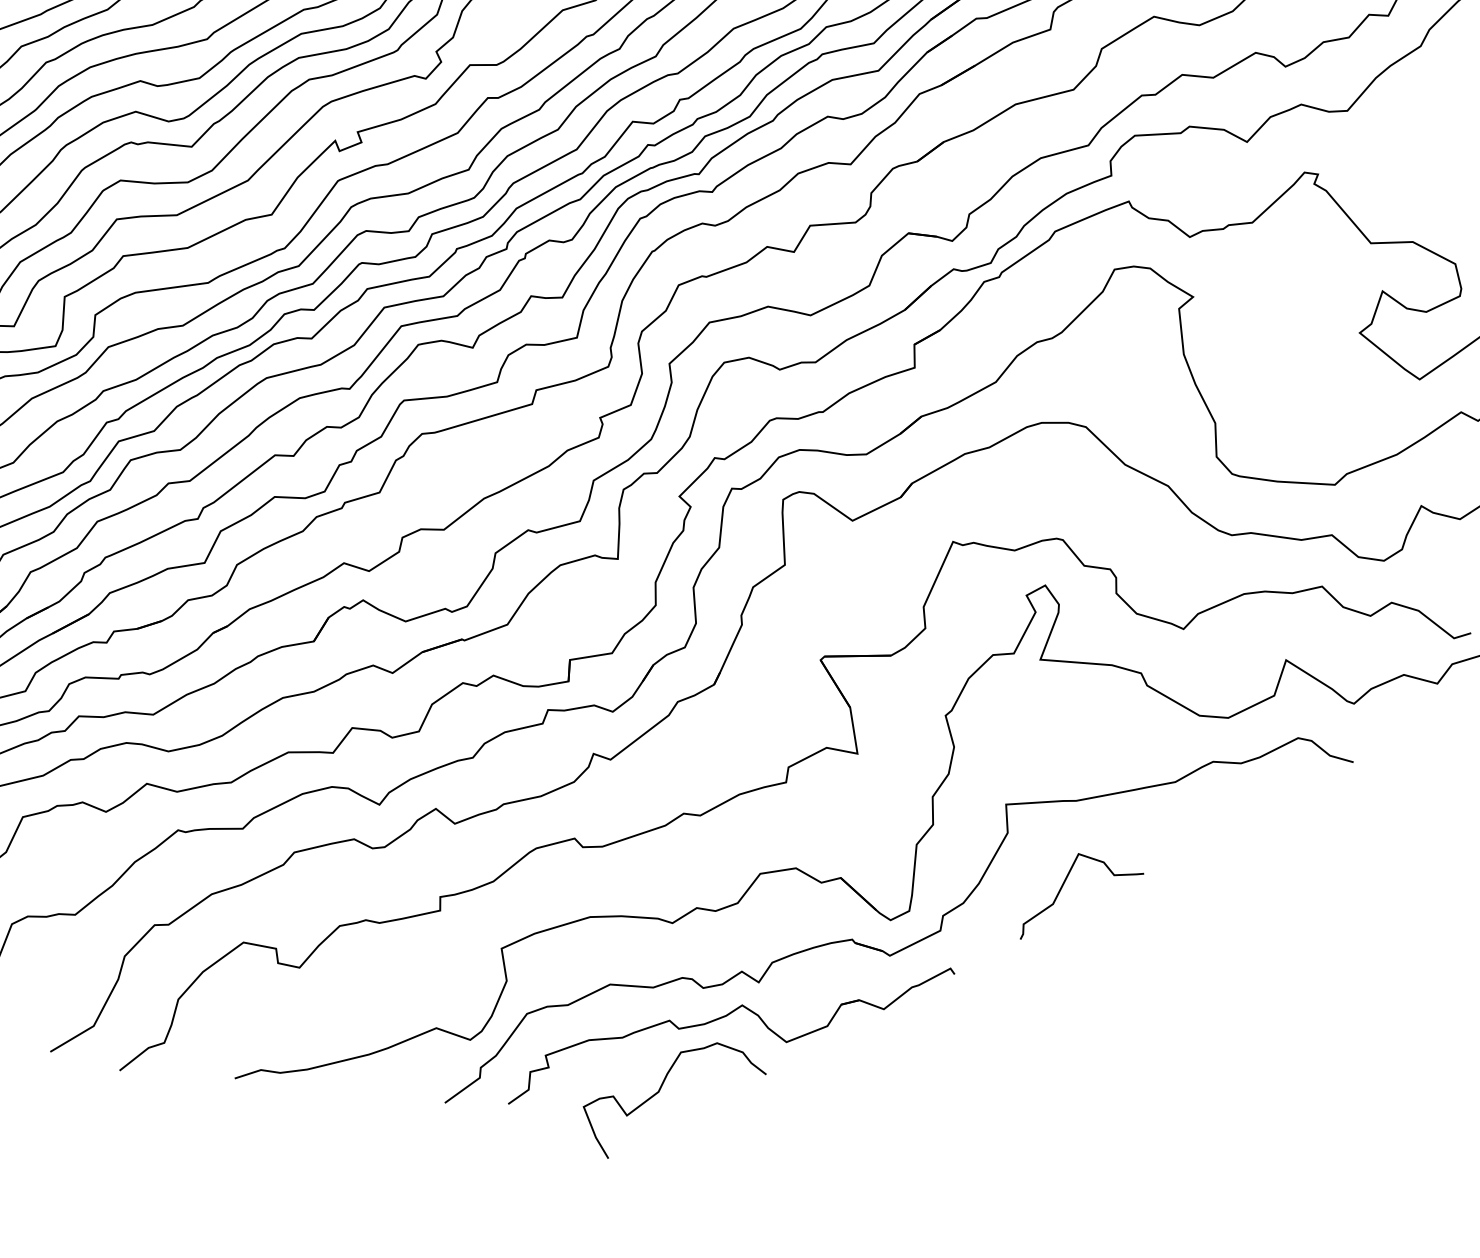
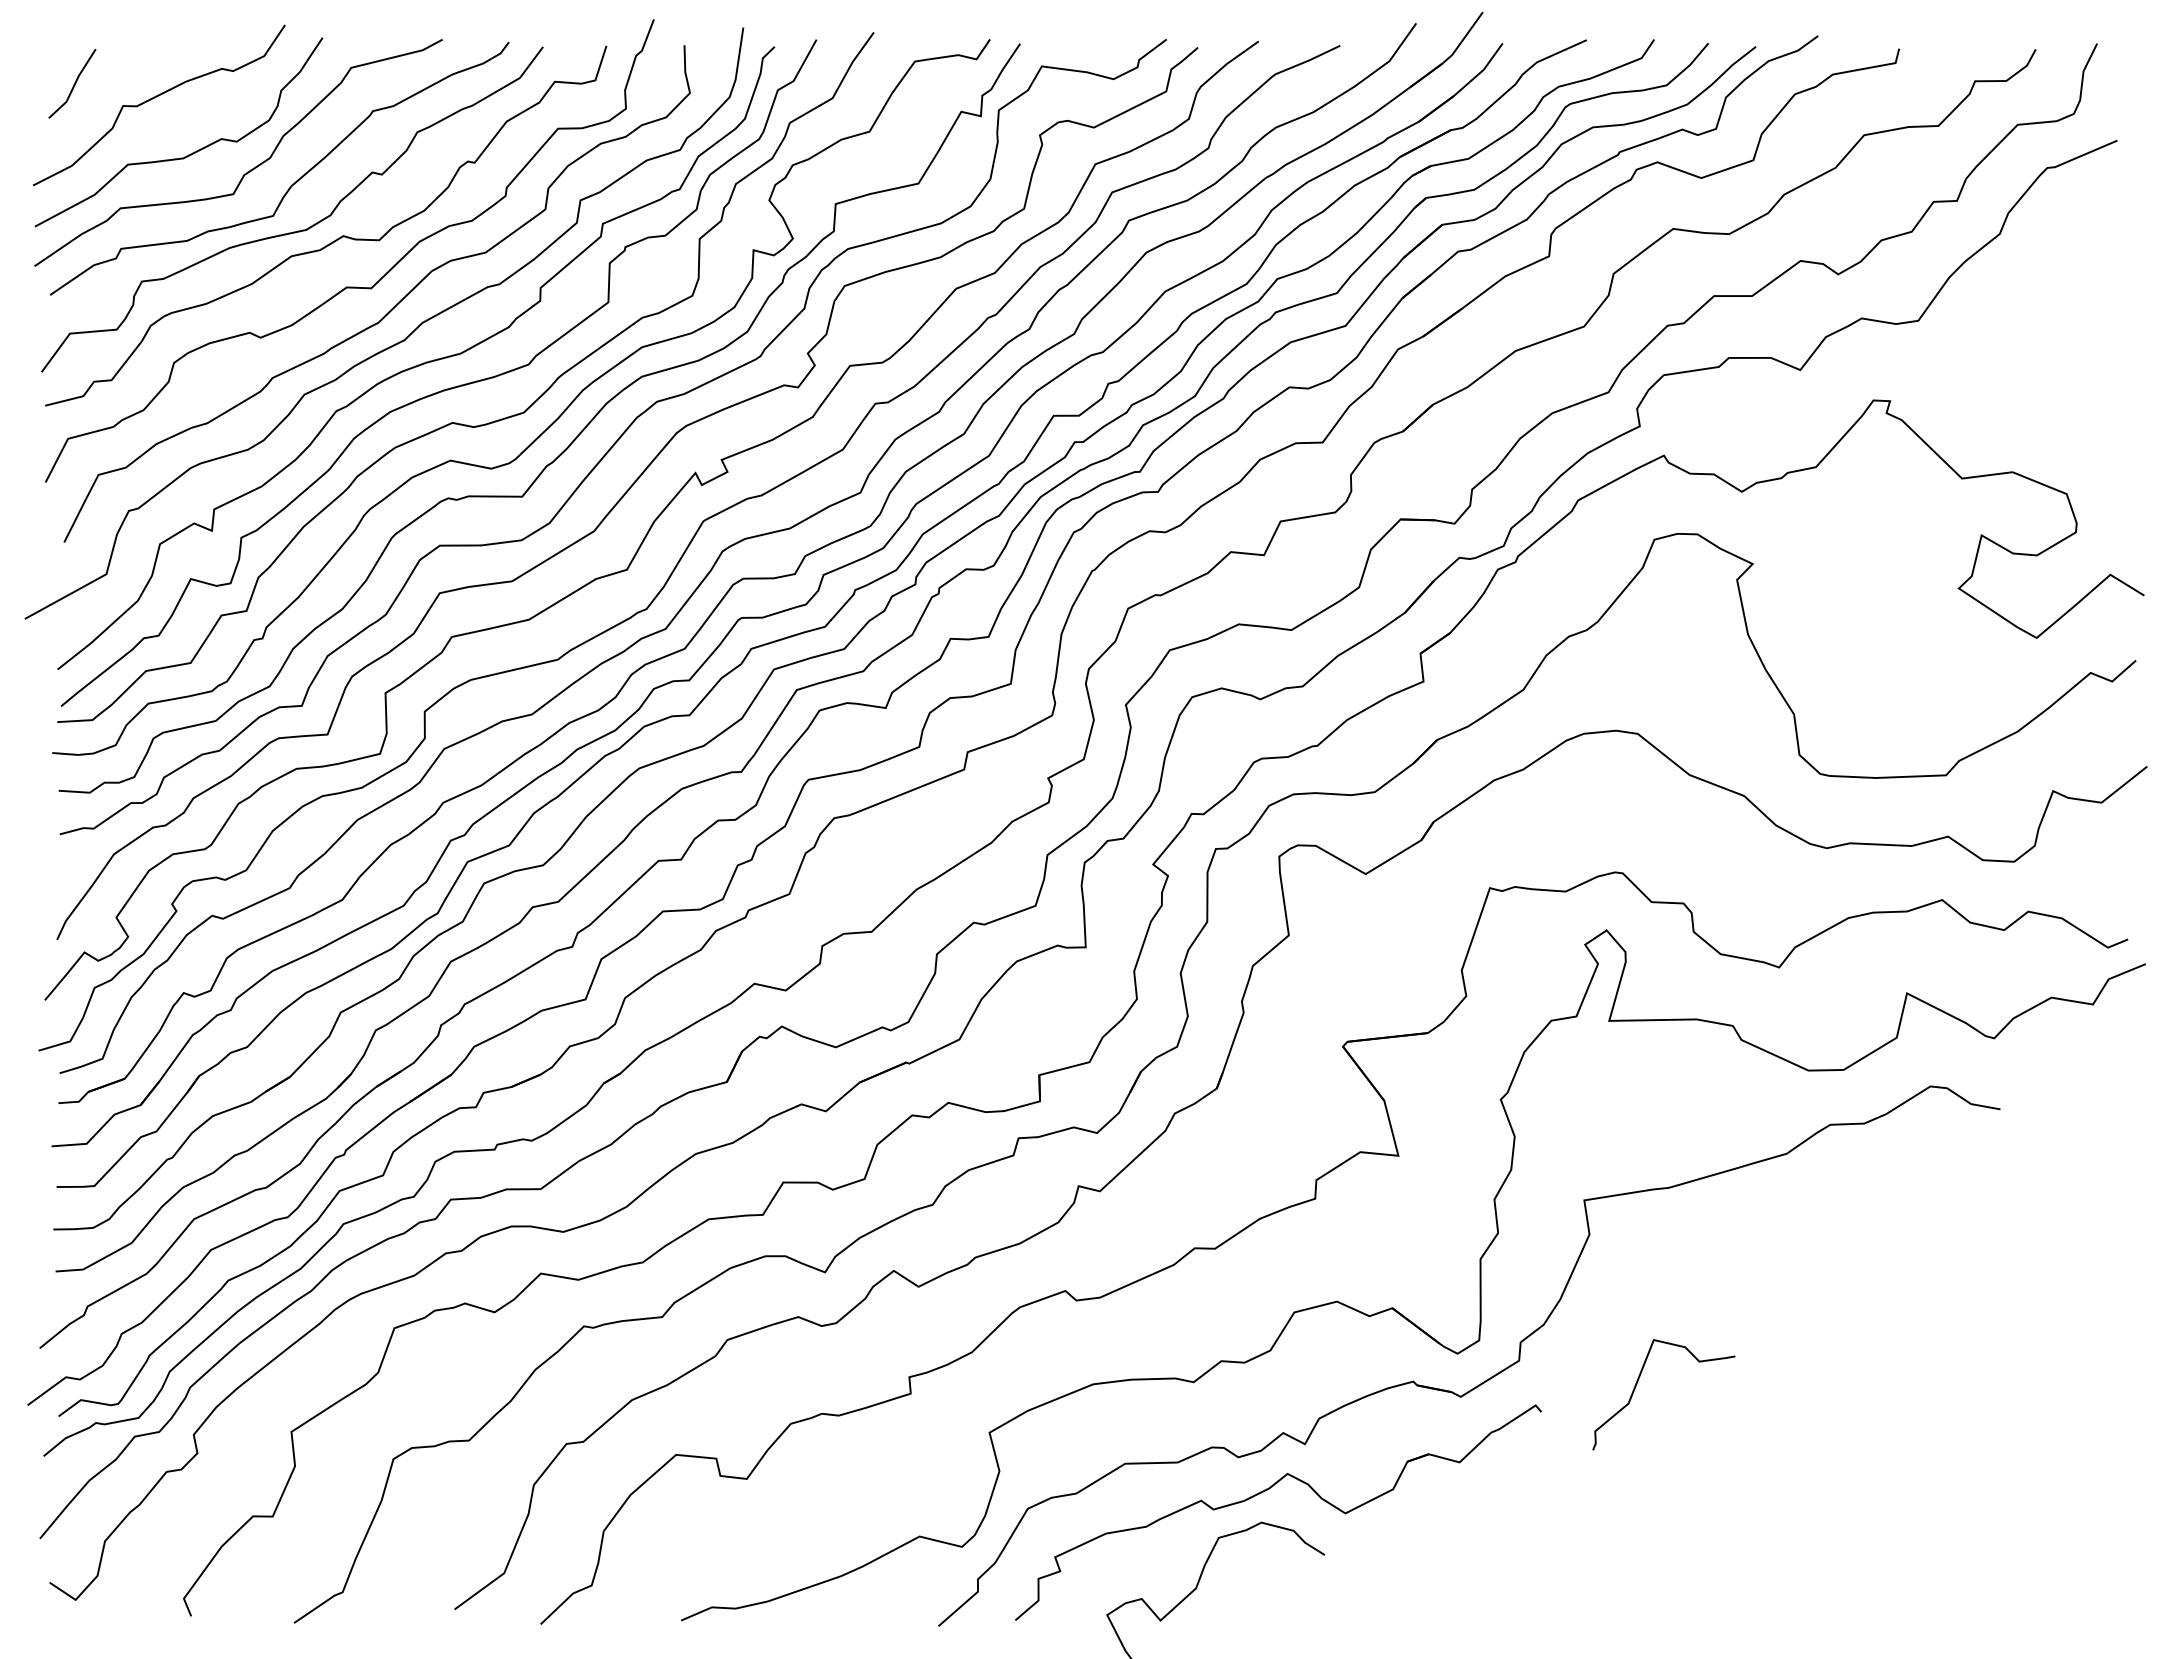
curve: (1061, 889) -> (1637, 1384), moved

